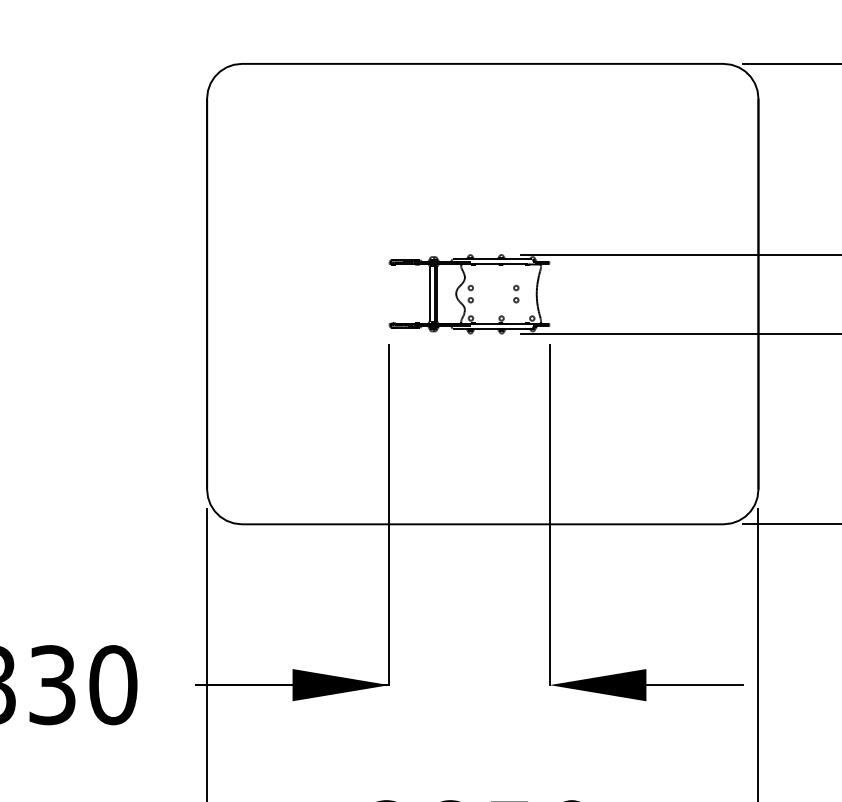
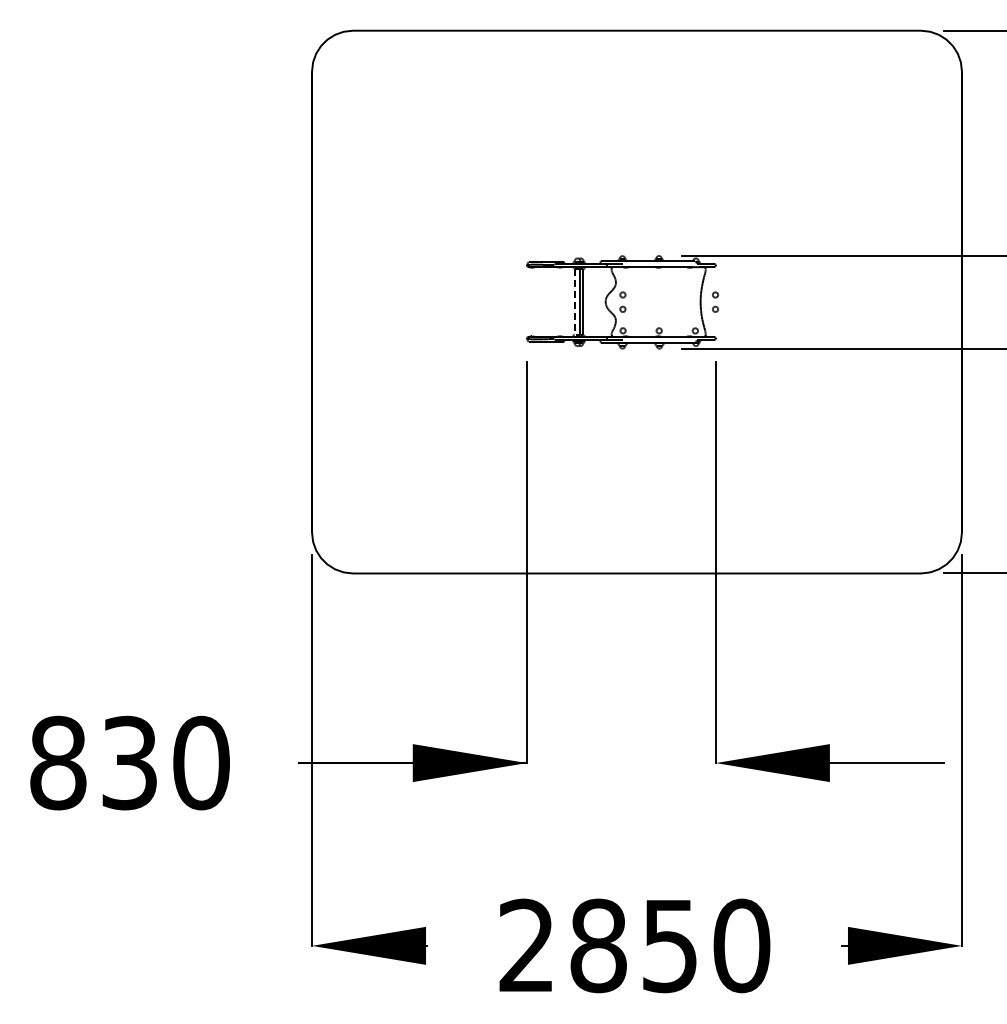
line: (429, 293) -> (574, 301), solid -> dashed
part: (516, 293) -> (715, 301), moved

